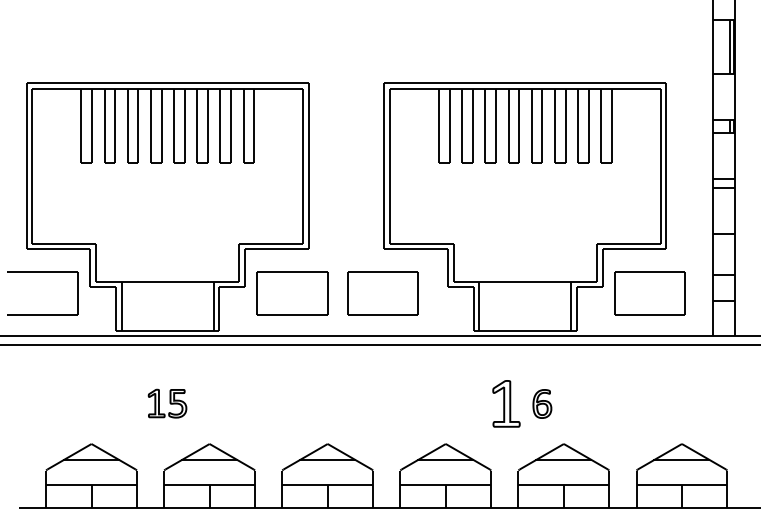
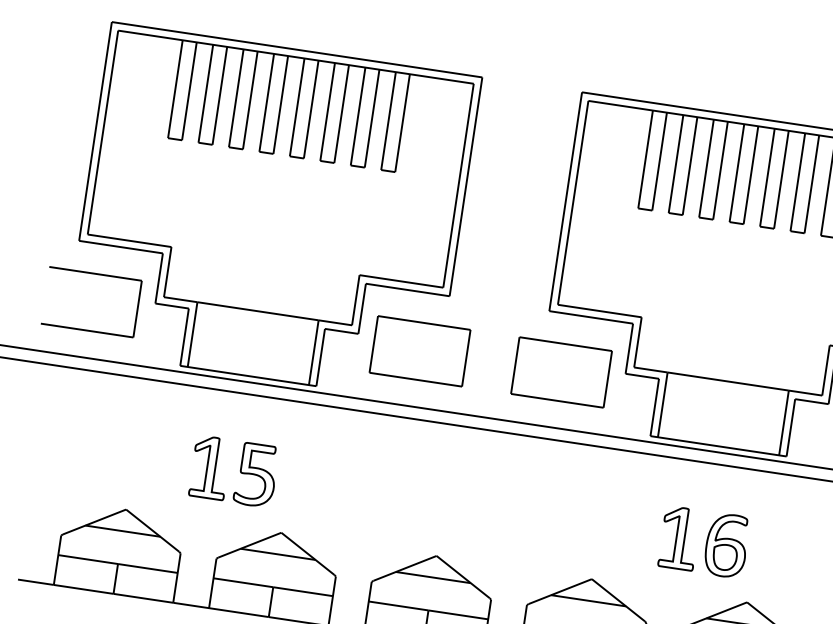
part: (382, 293) -> (560, 372), moved
part: (167, 403) -> (233, 471), size x1.67
part: (542, 403) -> (726, 544), size x1.67

